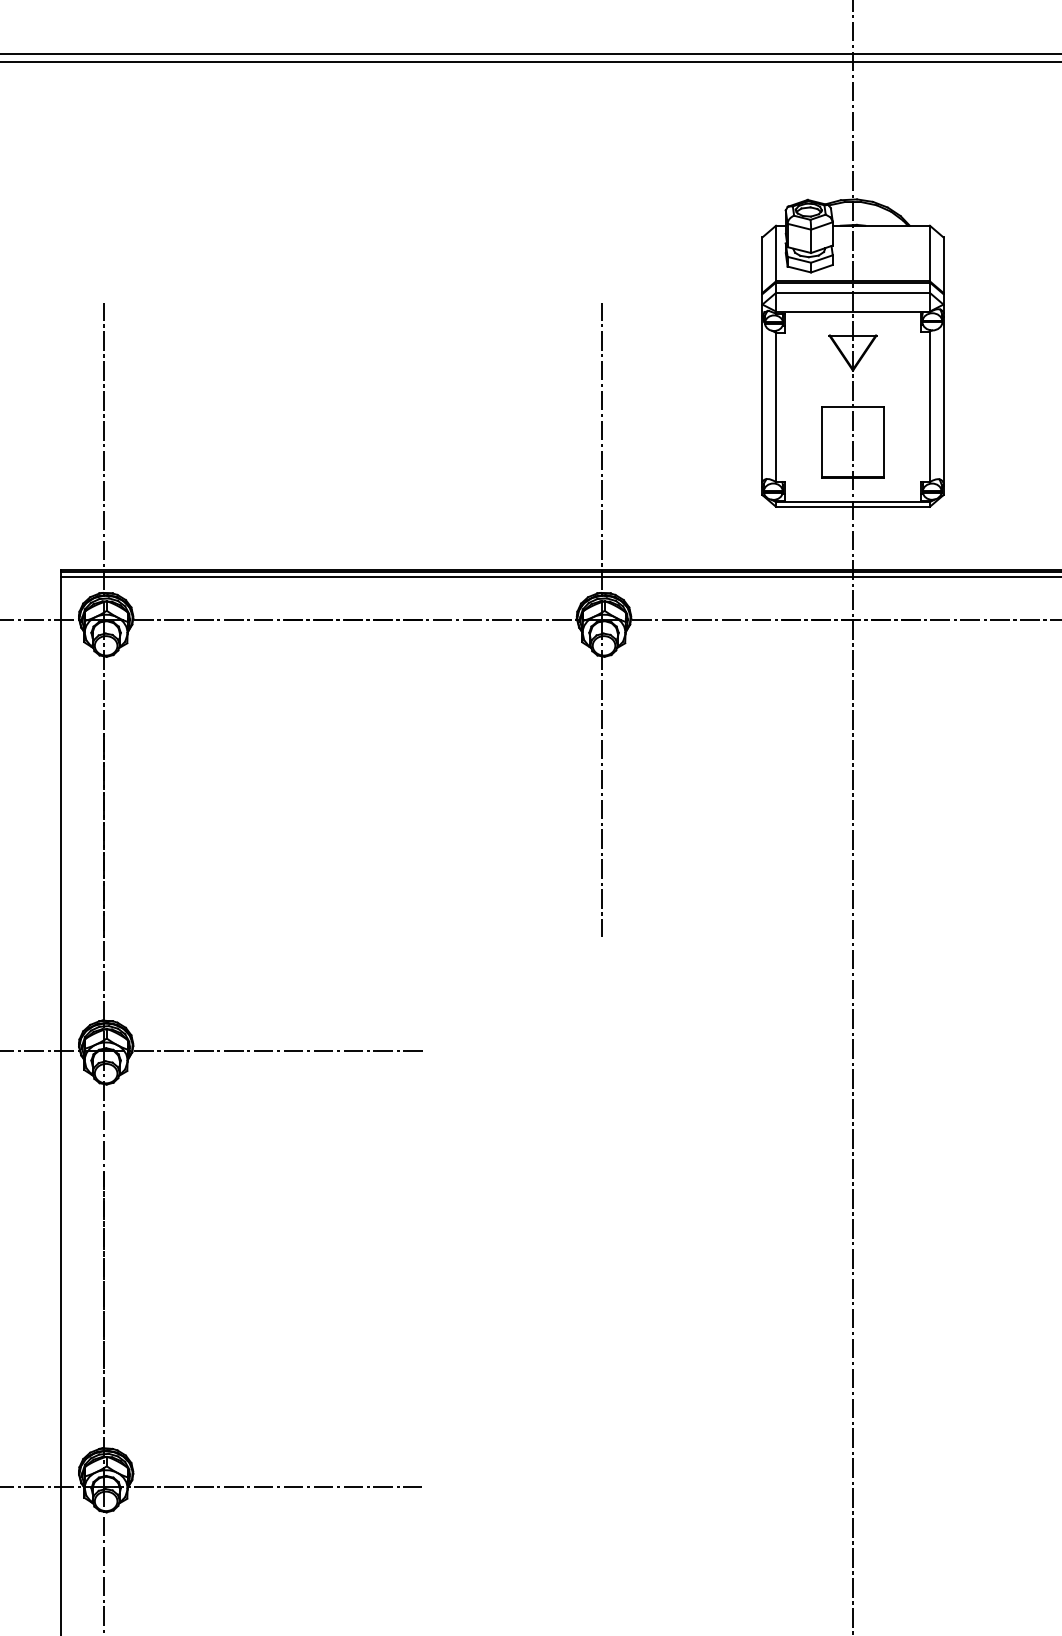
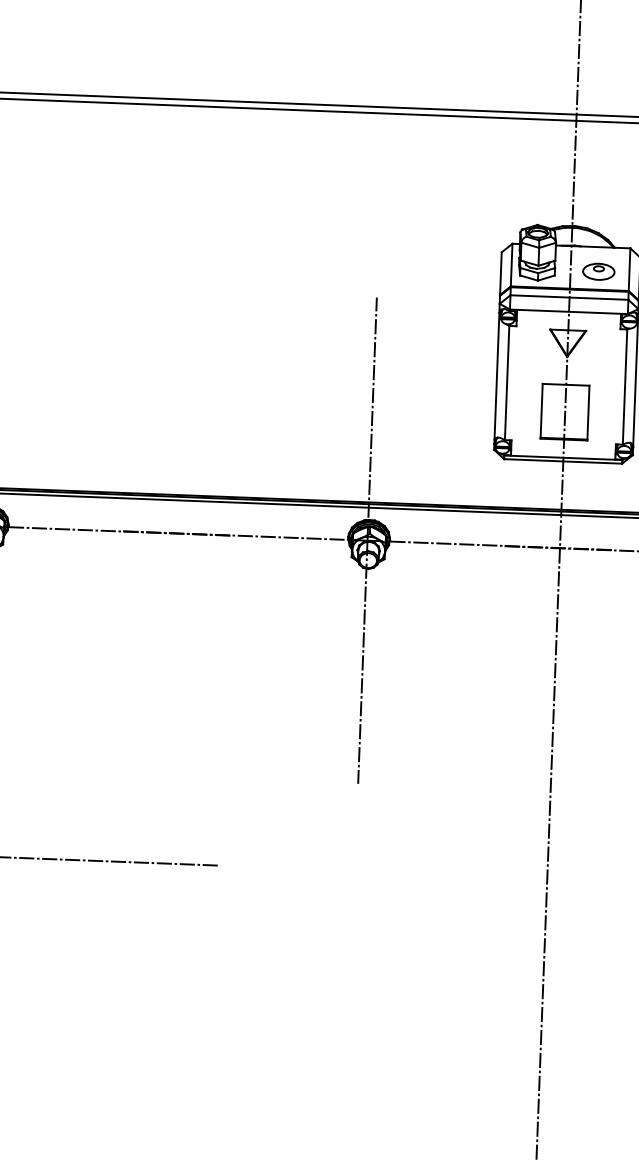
part: (889, 257) -> (598, 271), added

